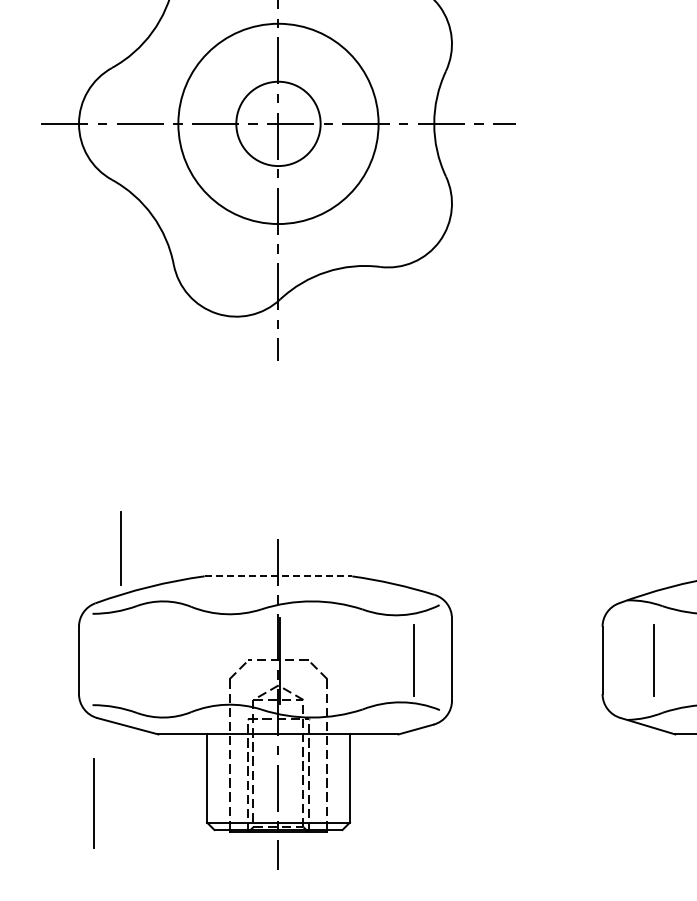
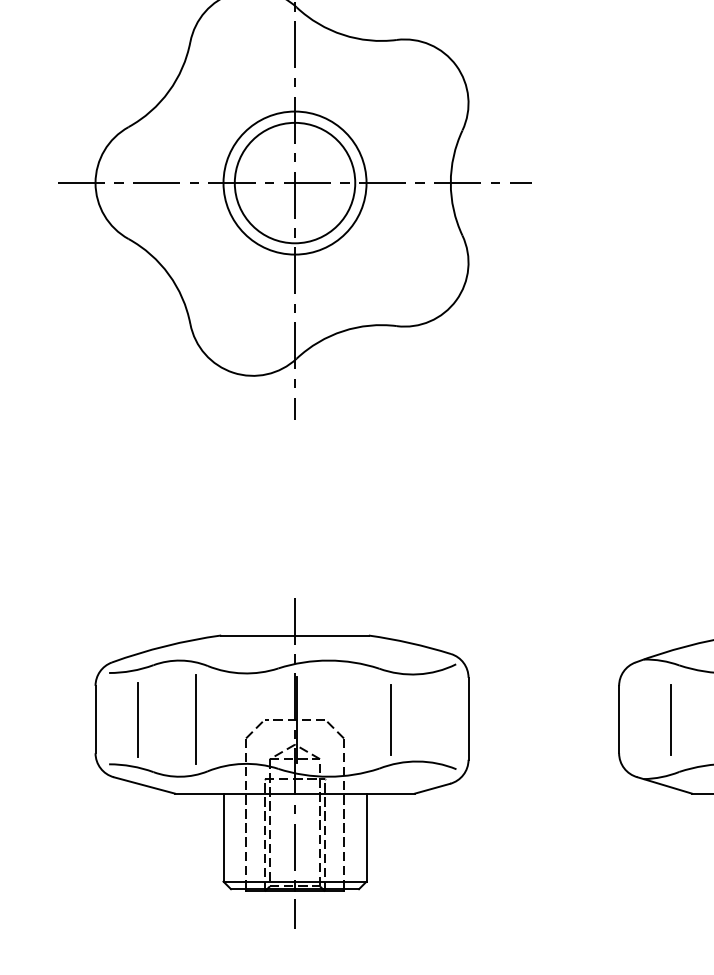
circle: (277, 123) -> (294, 182), size x0.71
circle: (277, 123) -> (294, 182), size x1.43
line: (120, 548) -> (137, 719), moved
line: (278, 576) -> (295, 635), dashed -> solid
line: (413, 660) -> (390, 719), moved
line: (92, 803) -> (195, 719), moved

